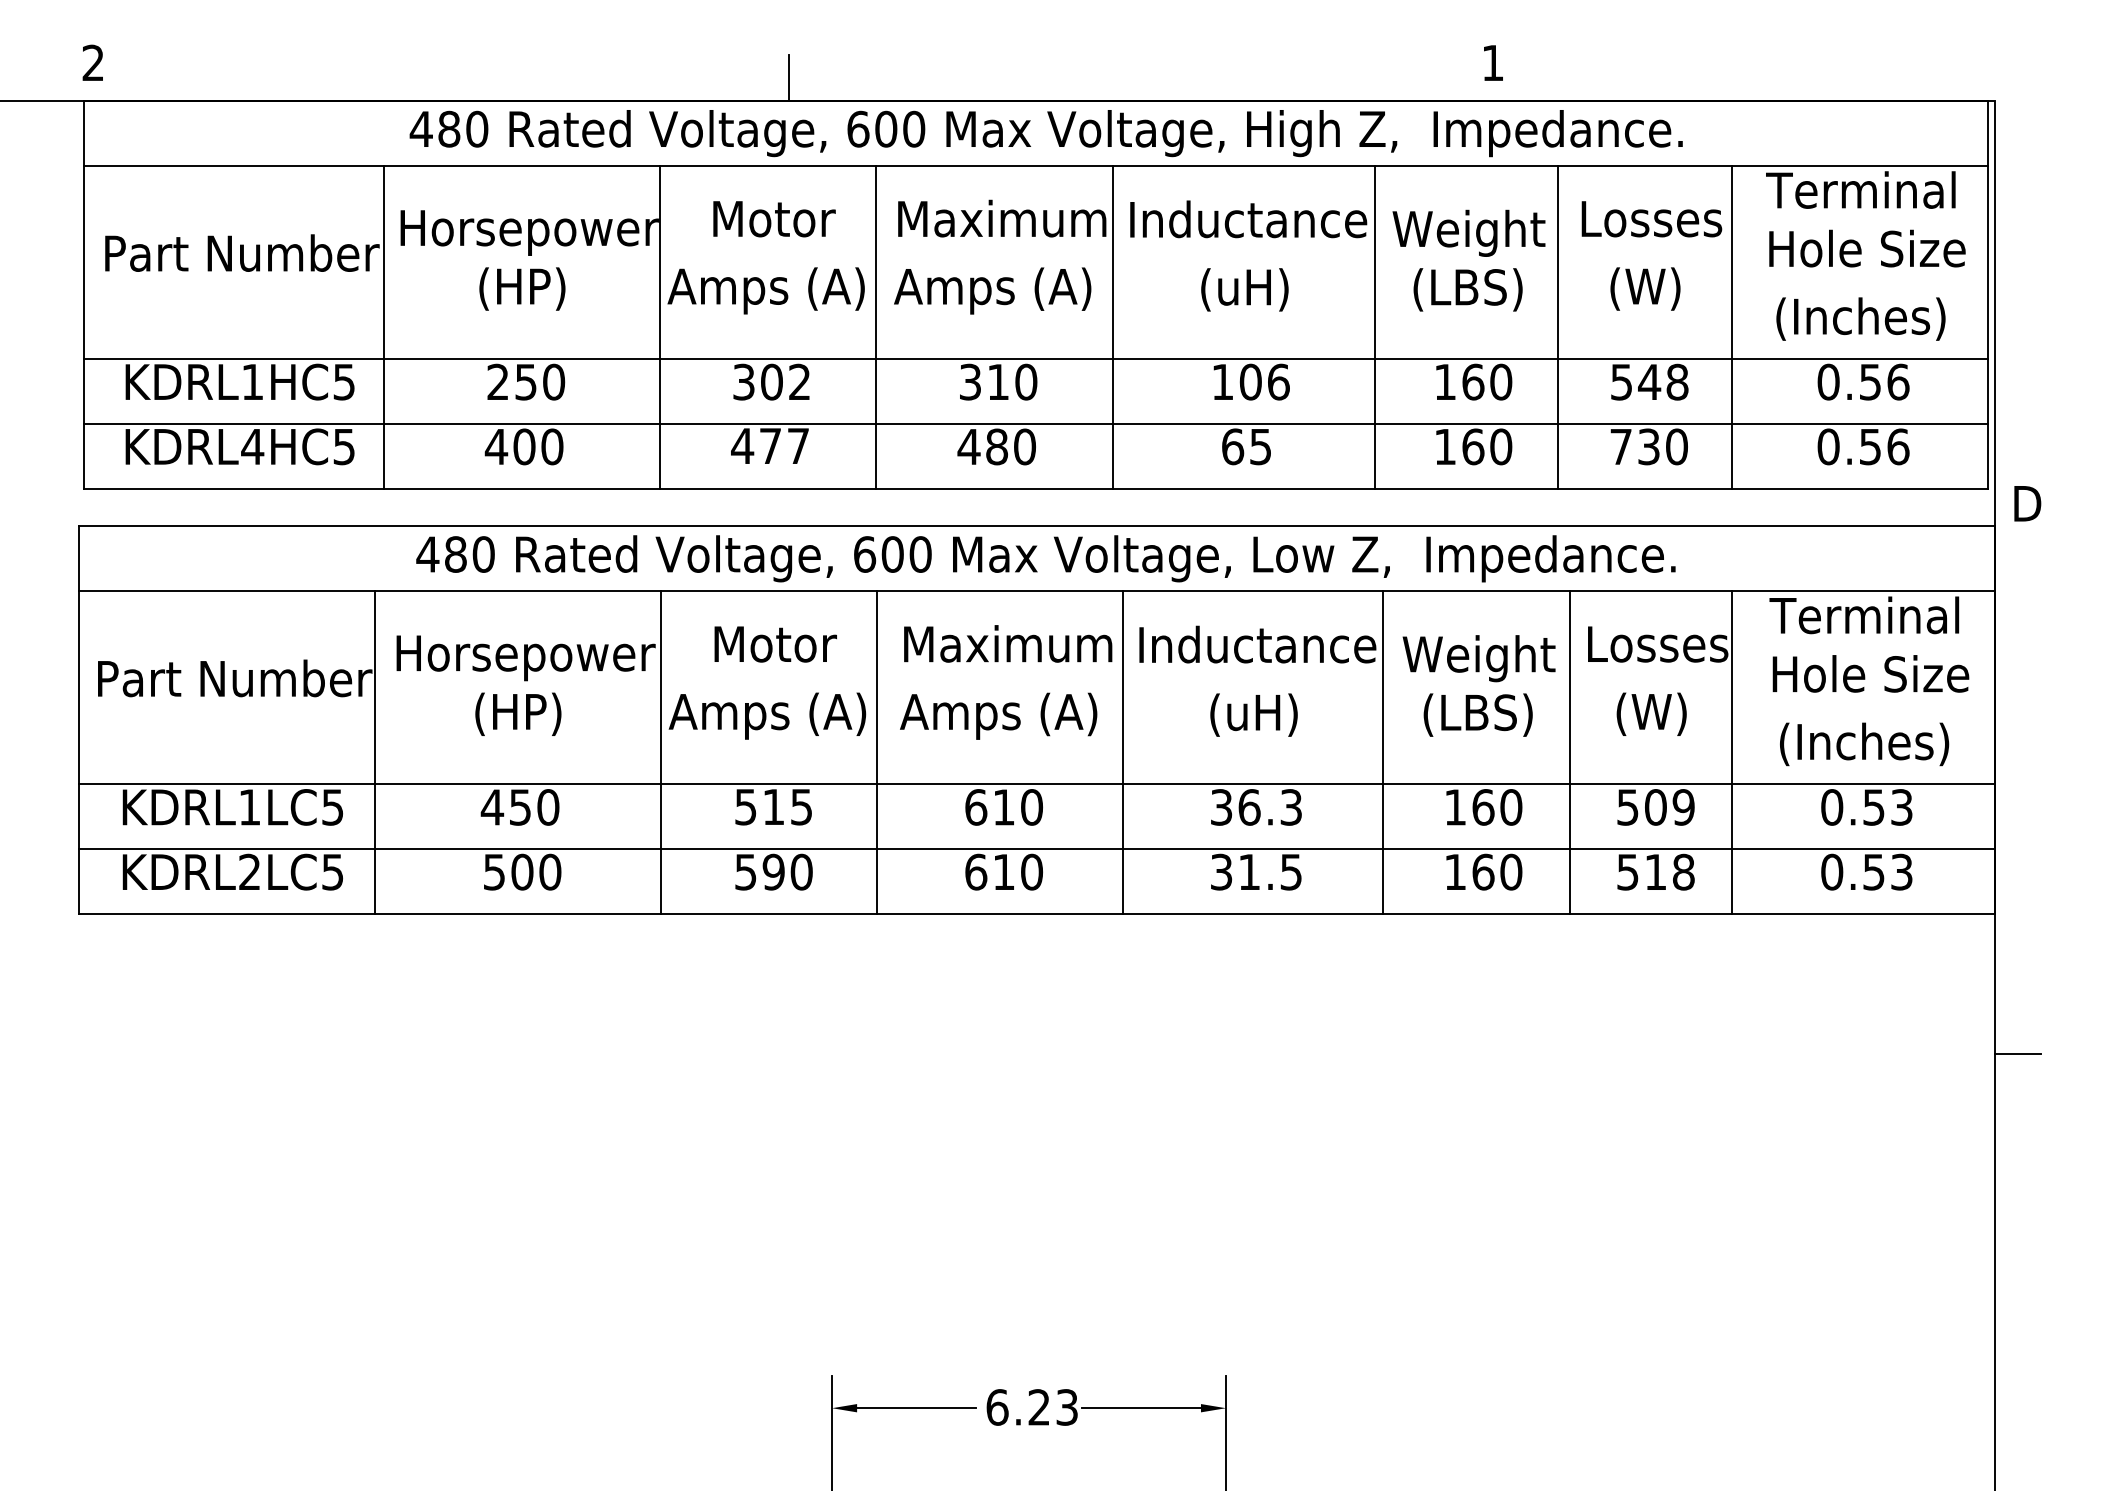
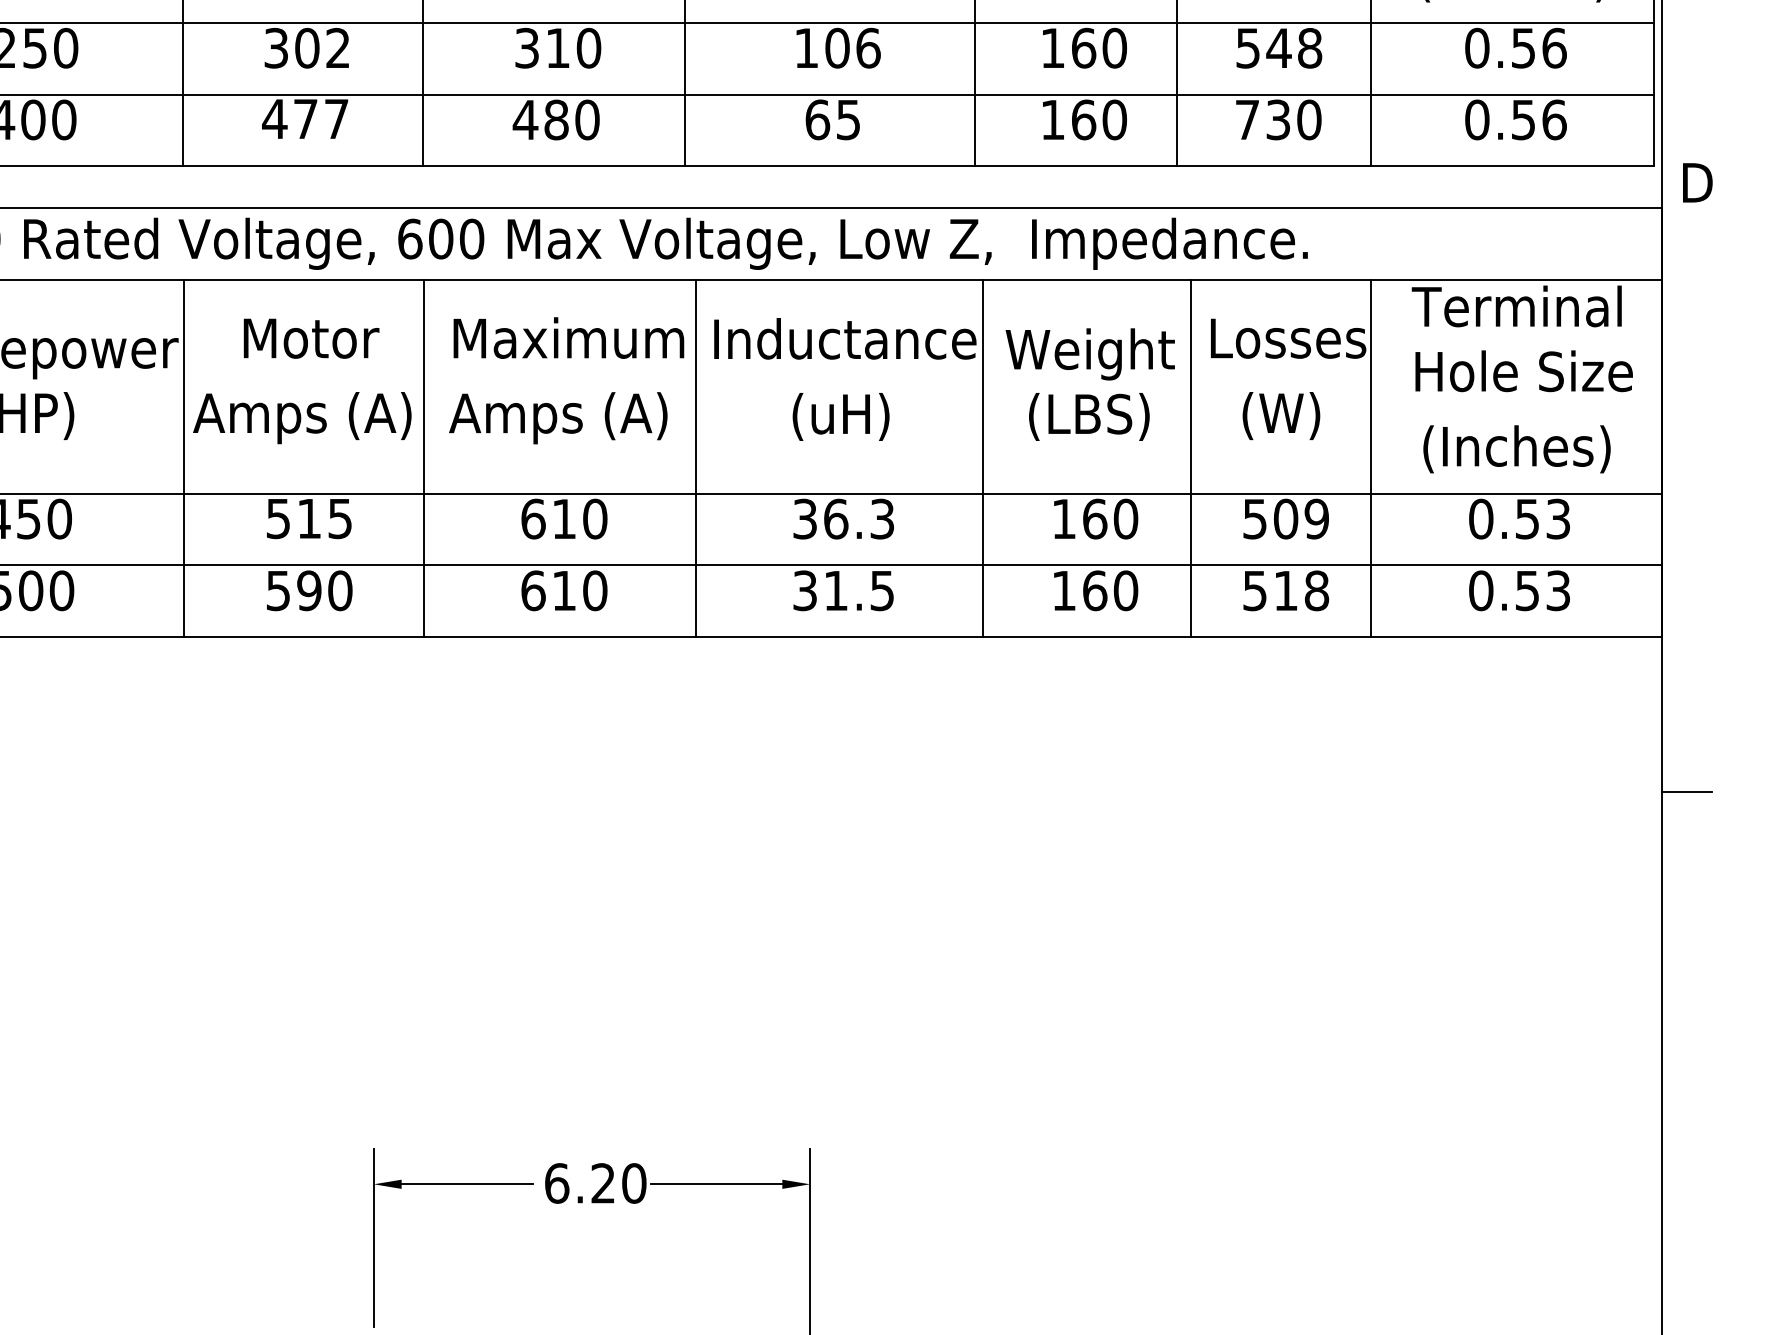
text: (1067, 1407) -> (634, 1183), 6.23 -> 6.20

